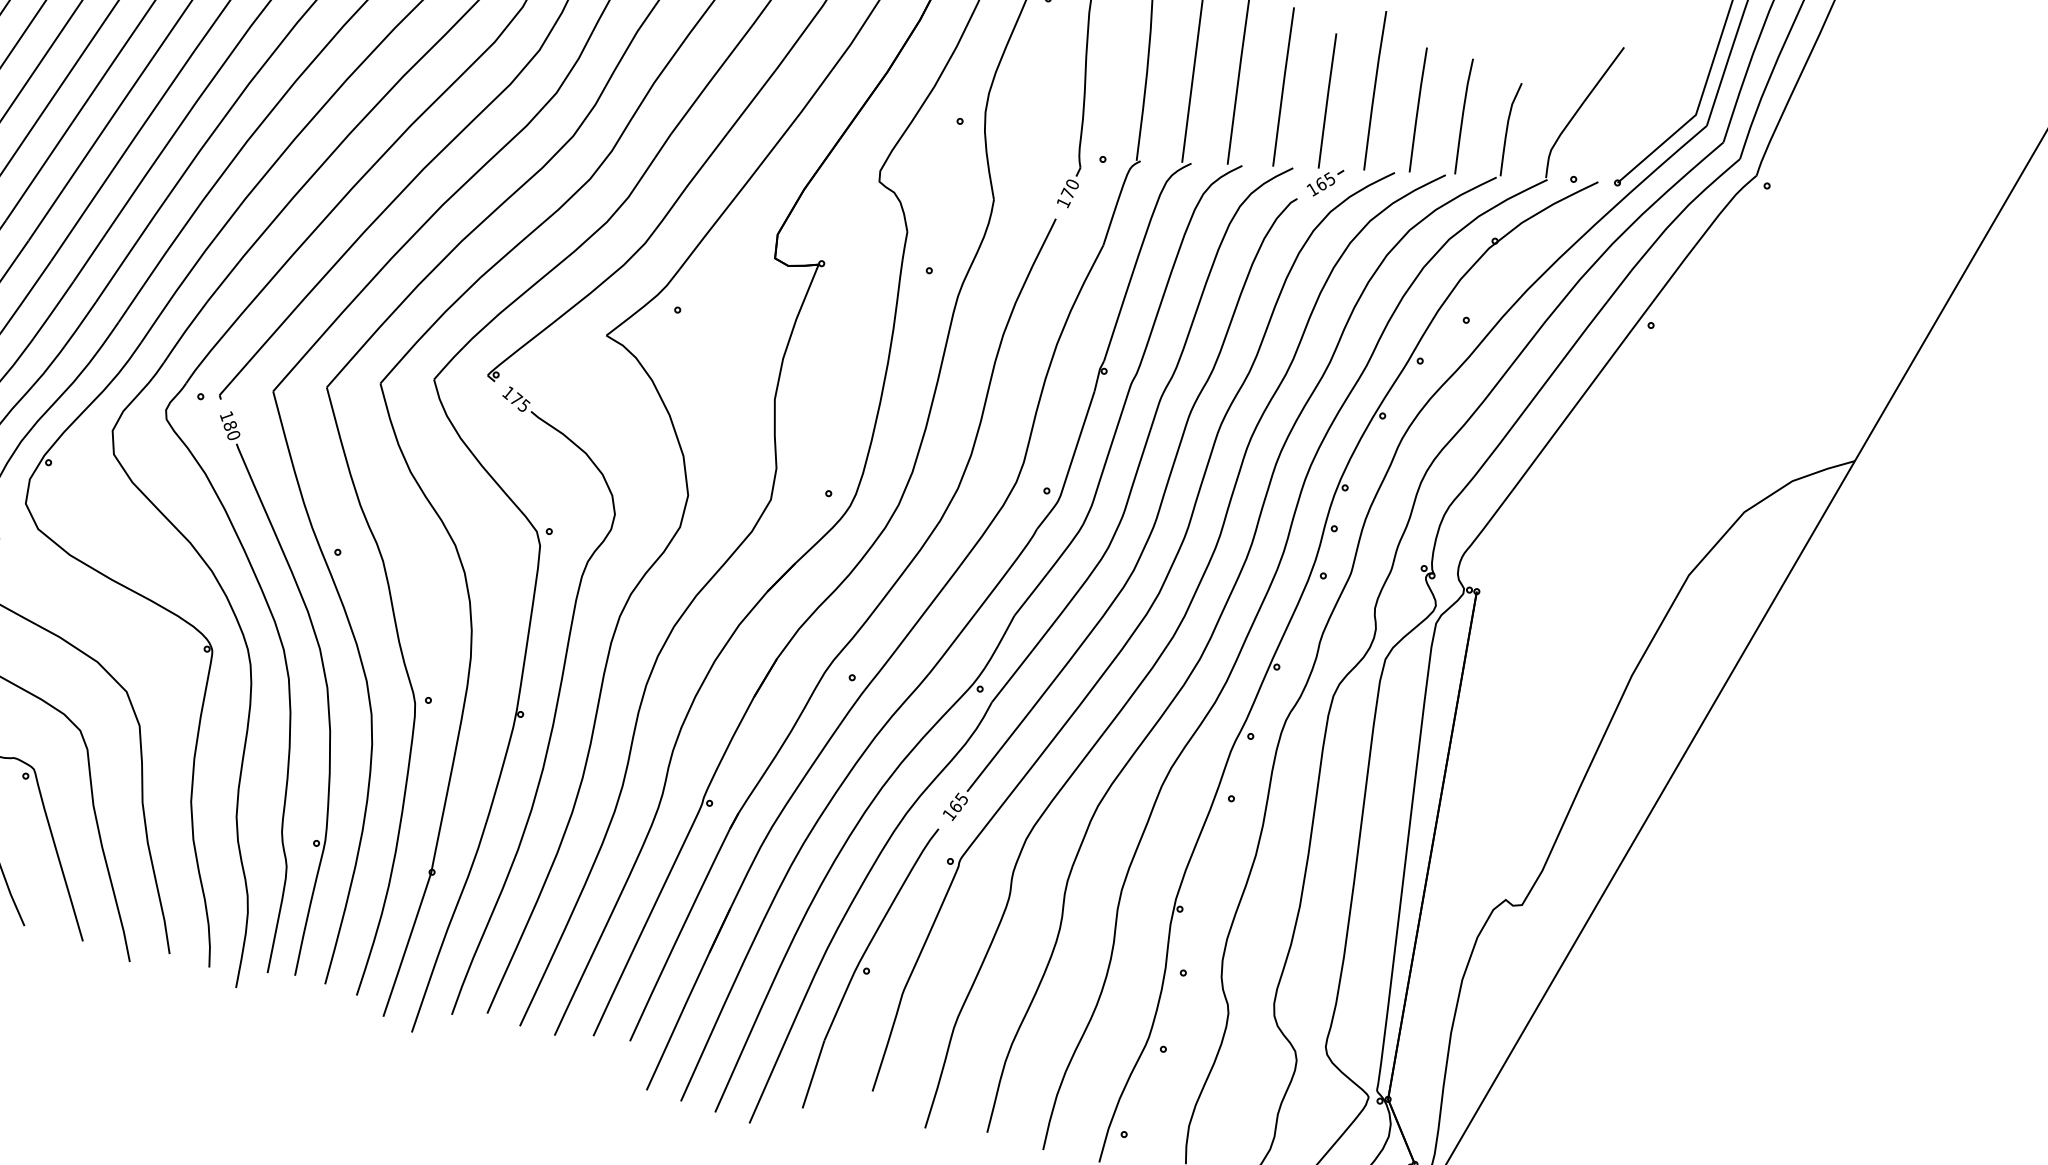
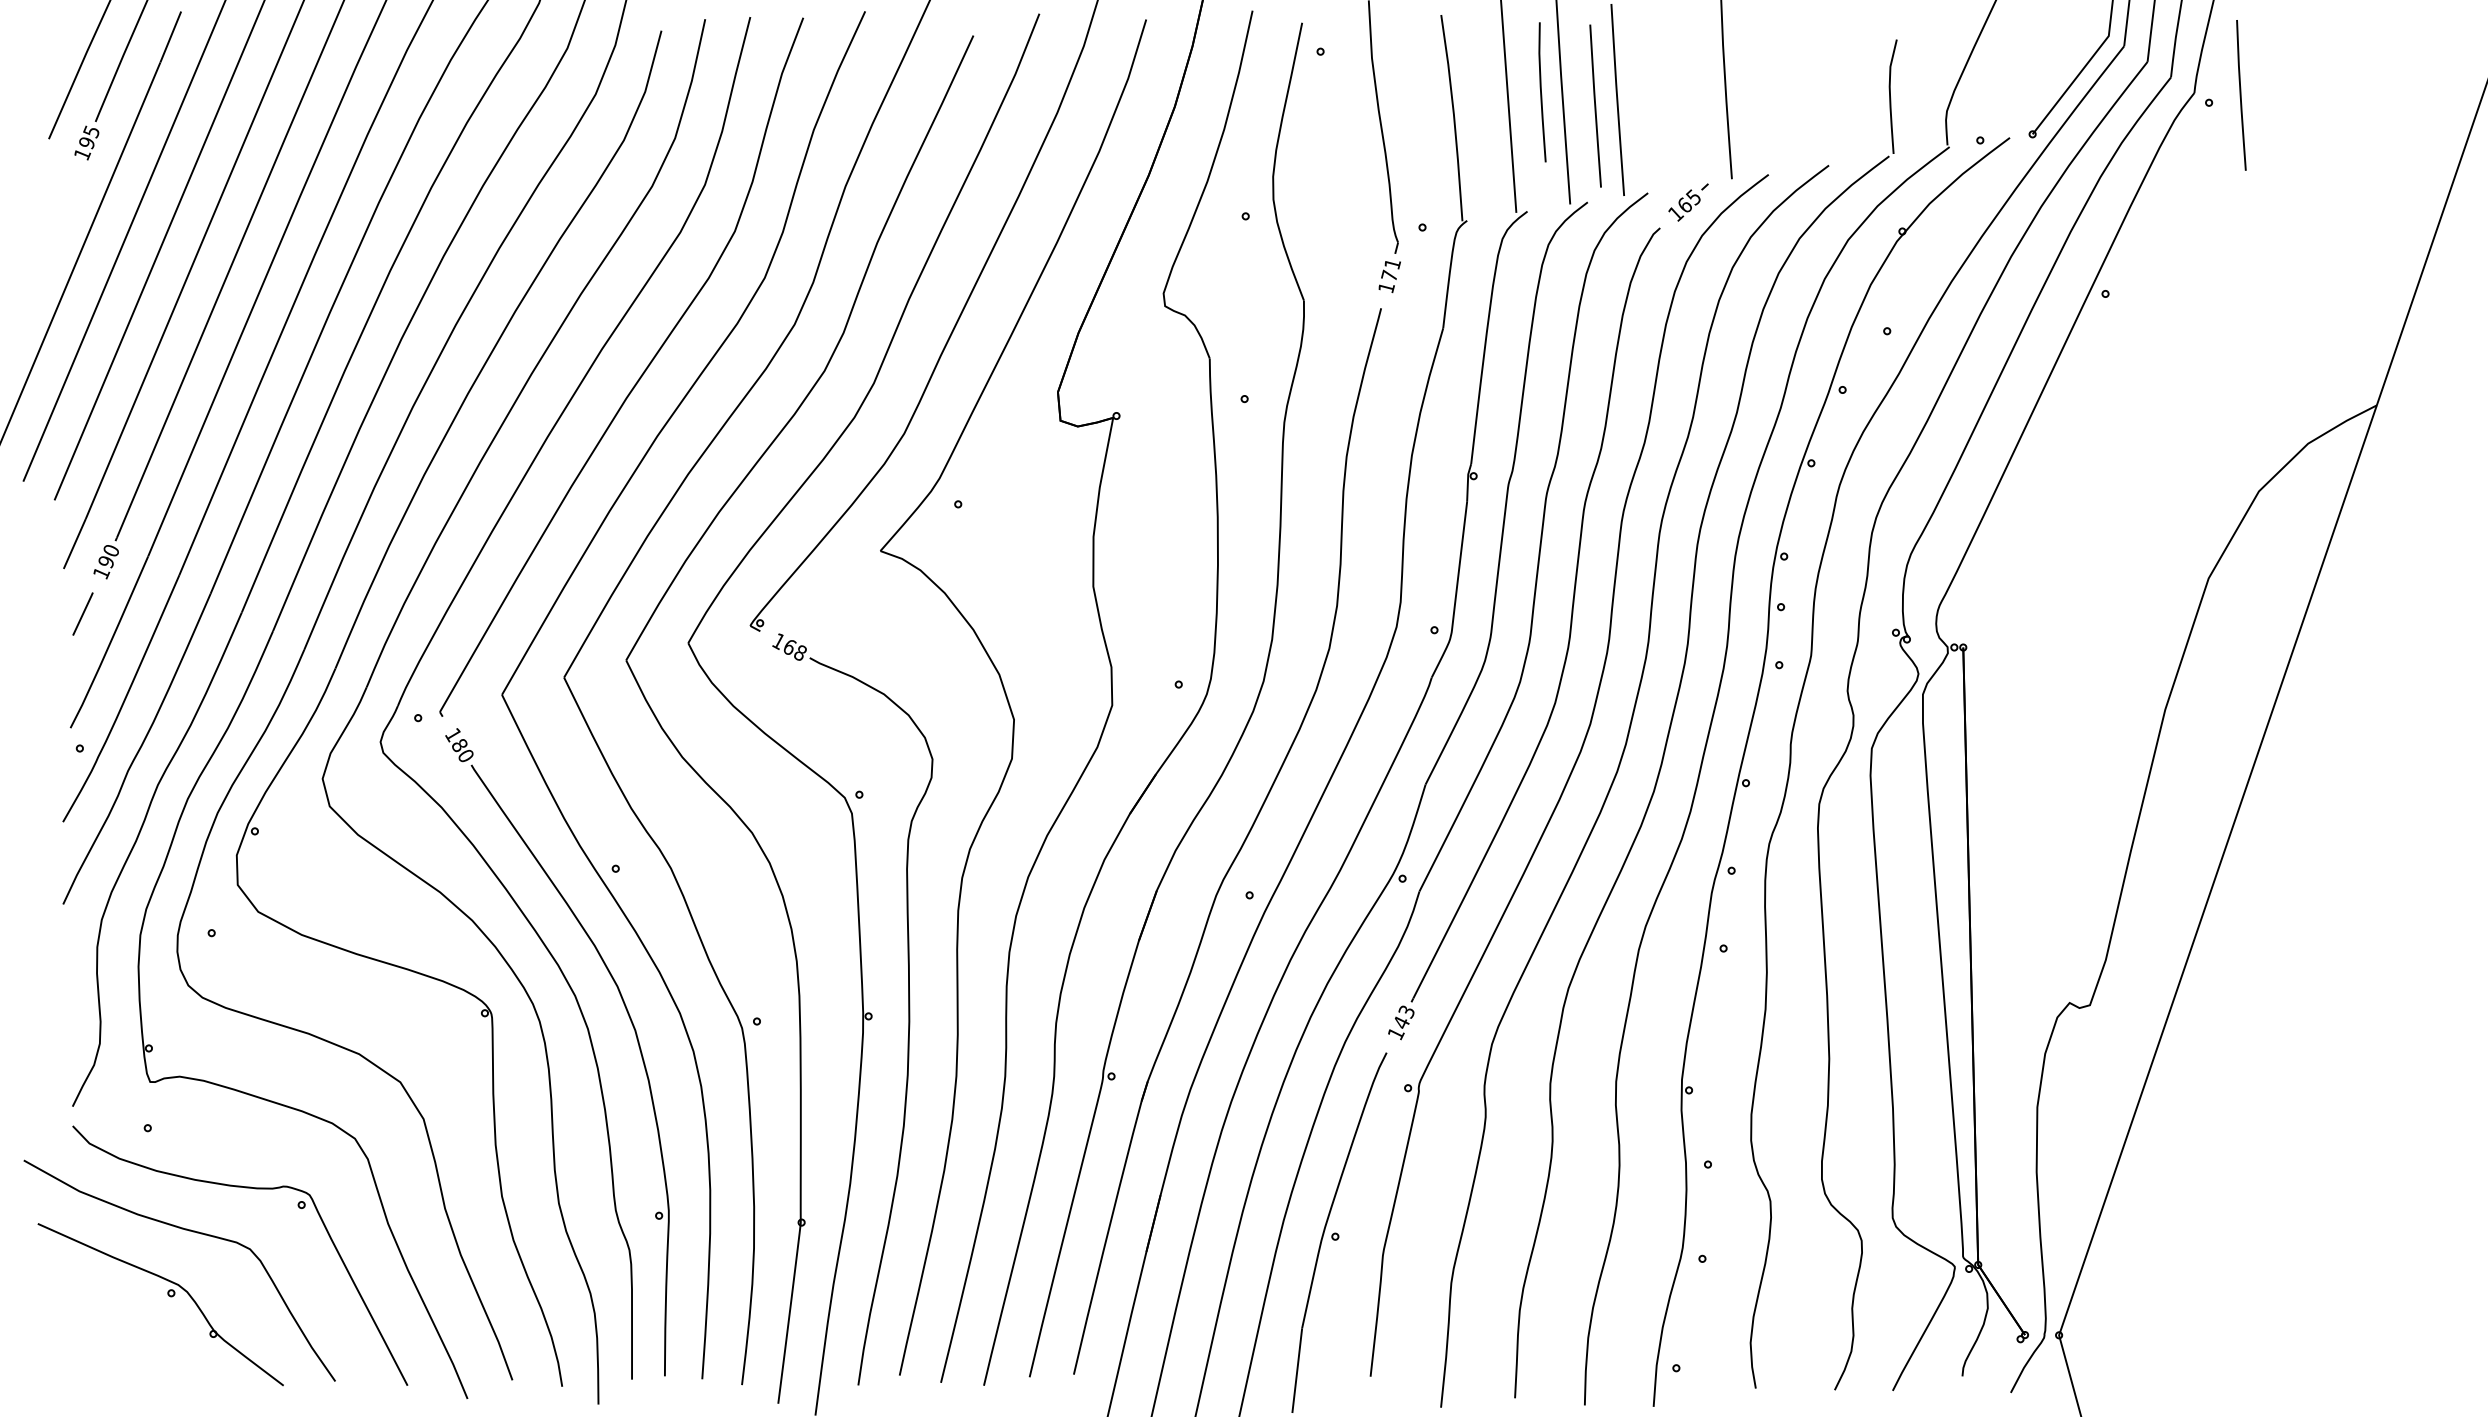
line: (1327, 100) -> (1595, 105), moved
line: (1418, 110) -> (2241, 95), moved
curve: (1463, 116) -> (1541, 92), moved
text: (1072, 183) -> (1392, 263), 170 -> 171
text: (519, 402) -> (794, 649), 175 -> 168
text: (959, 802) -> (1404, 1016), 165 -> 143

